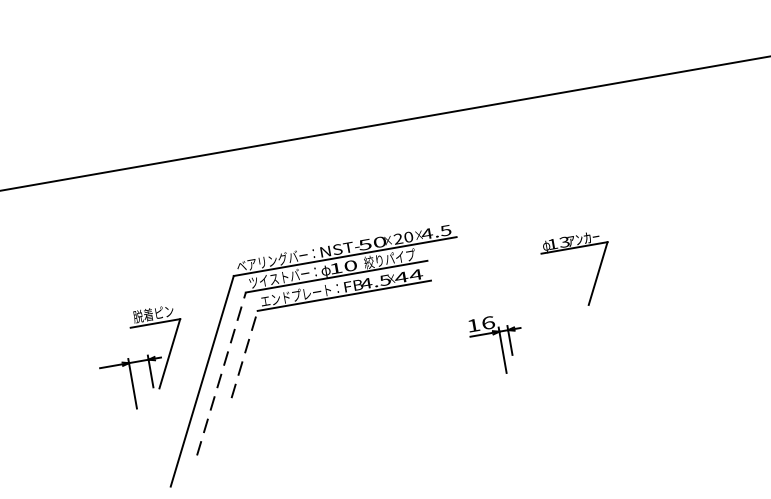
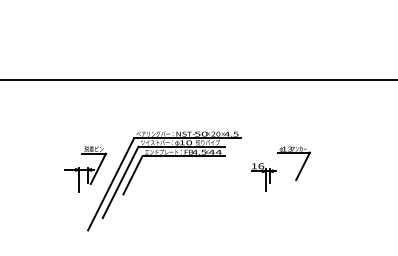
part: (497, 345) -> (263, 177), moved
line: (245, 352) -> (133, 174), dashed -> solid
line: (221, 374) -> (120, 182), dashed -> solid

